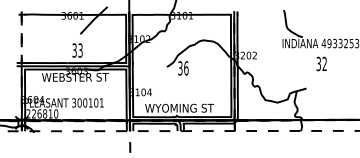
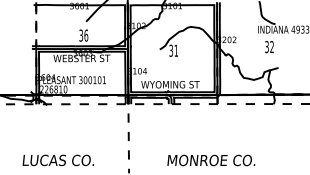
text: (80, 50) -> (86, 35), 33 -> 36
text: (321, 64) -> (269, 47), moved
text: (186, 68) -> (176, 50), 36 -> 31

